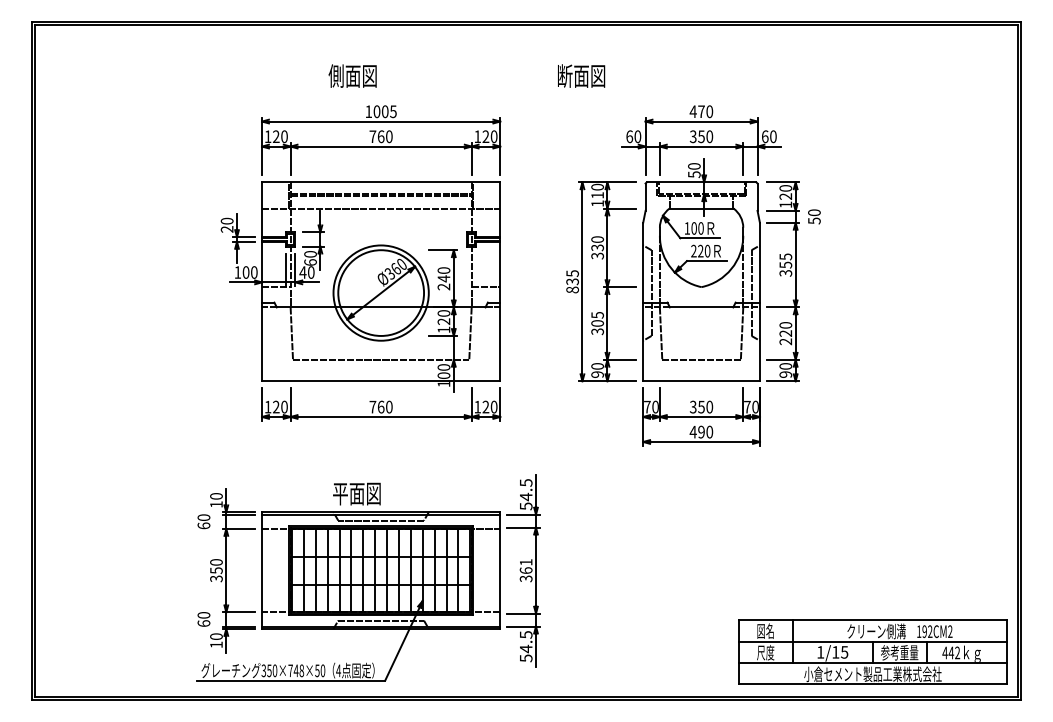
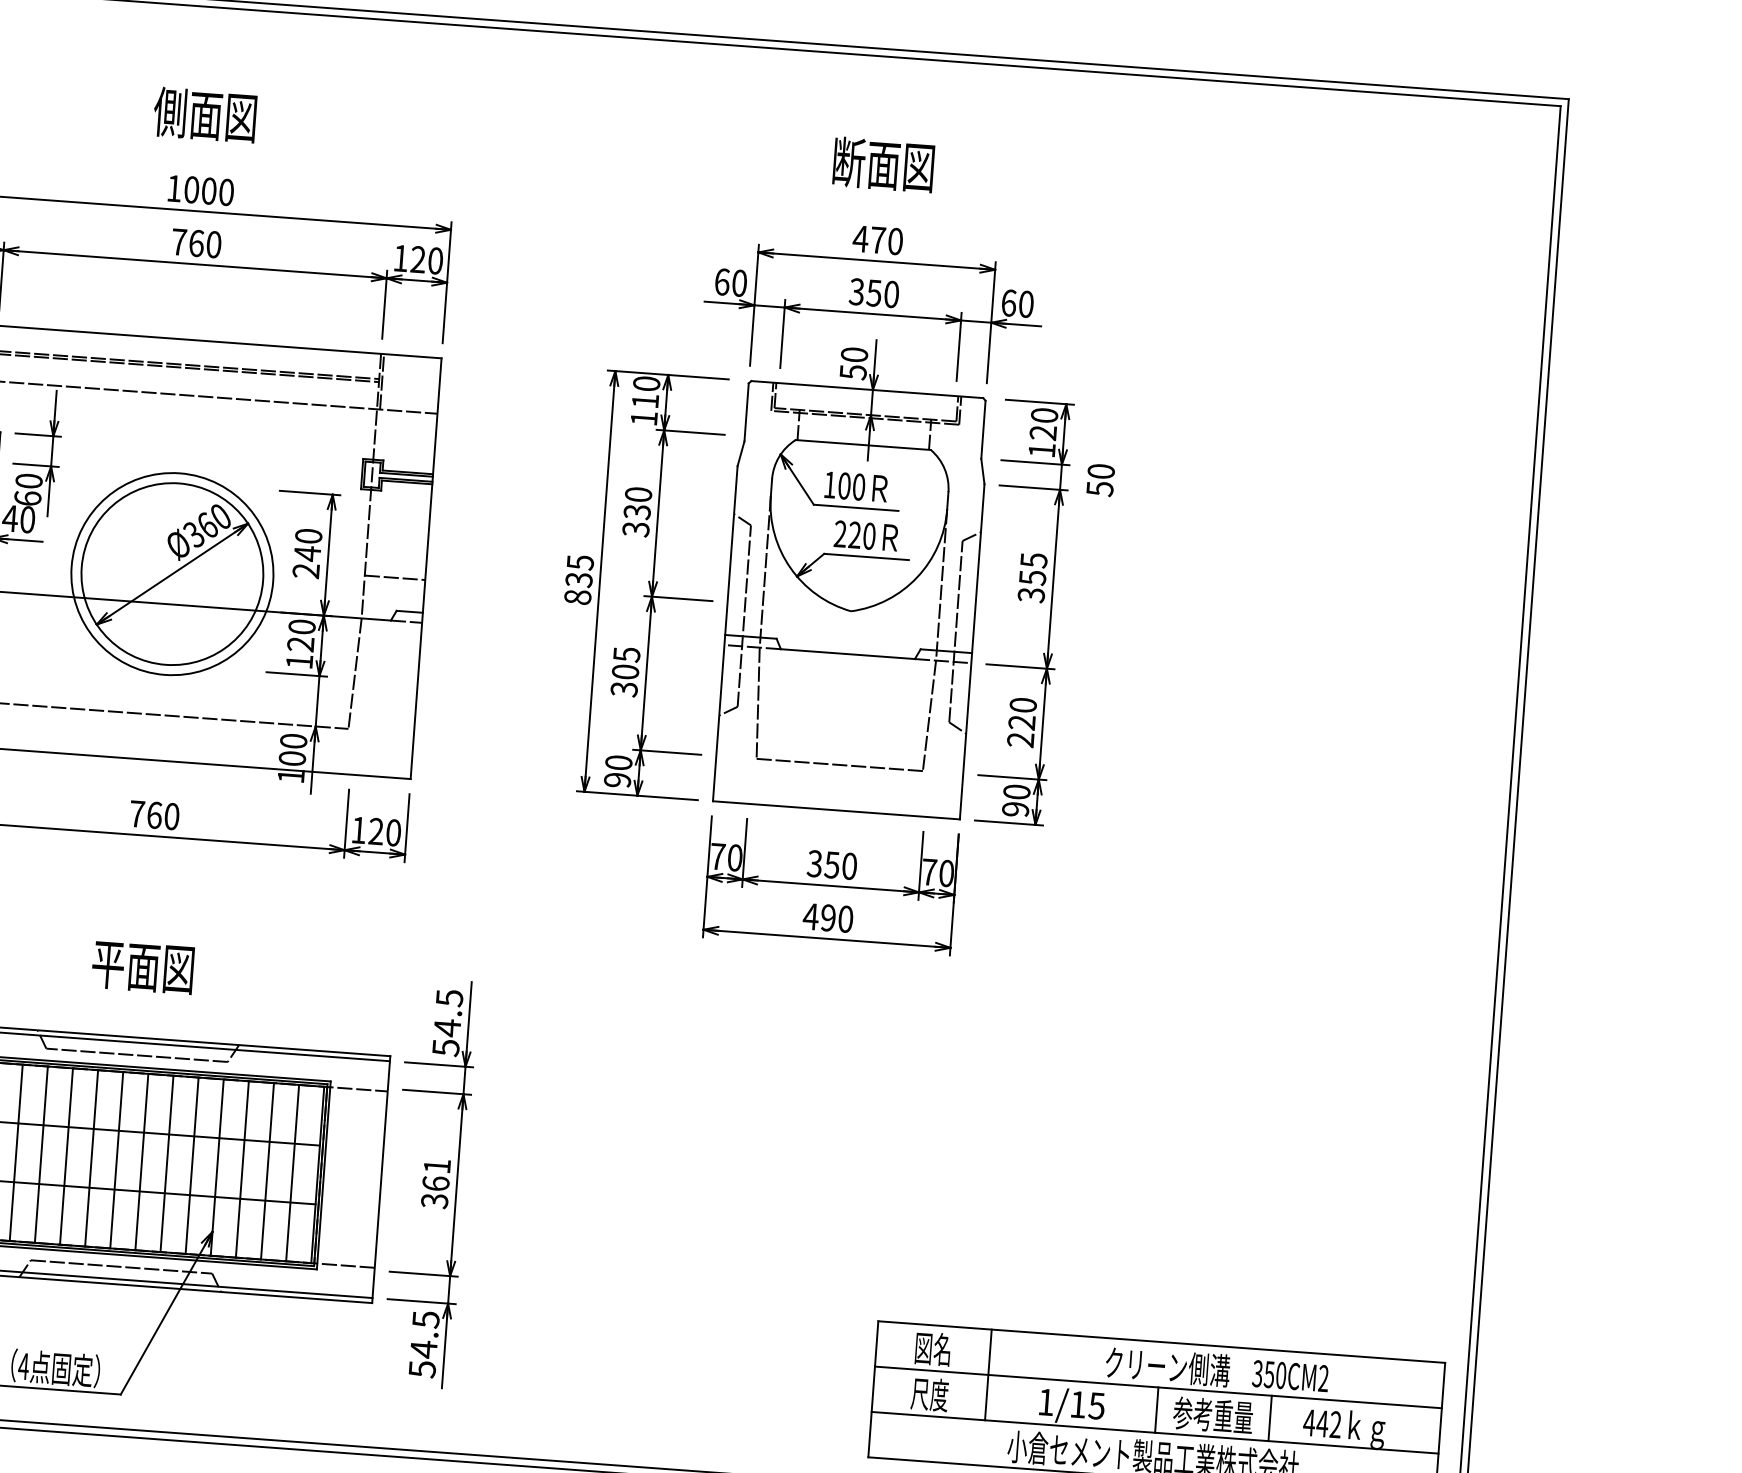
text: (352, 75) -> (204, 113), moved
text: (581, 75) -> (883, 163), moved
text: (393, 111) -> (226, 191), 1005 -> 1000
text: (356, 493) -> (142, 966), moved
text: (924, 631) -> (1269, 1374), 192CM2 -> 350CM2

